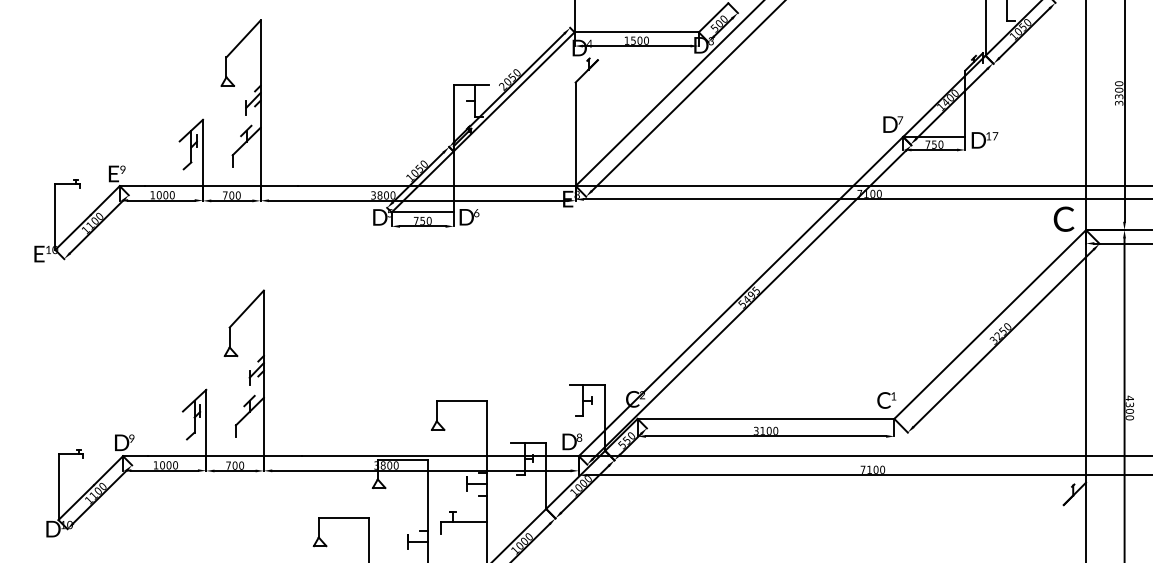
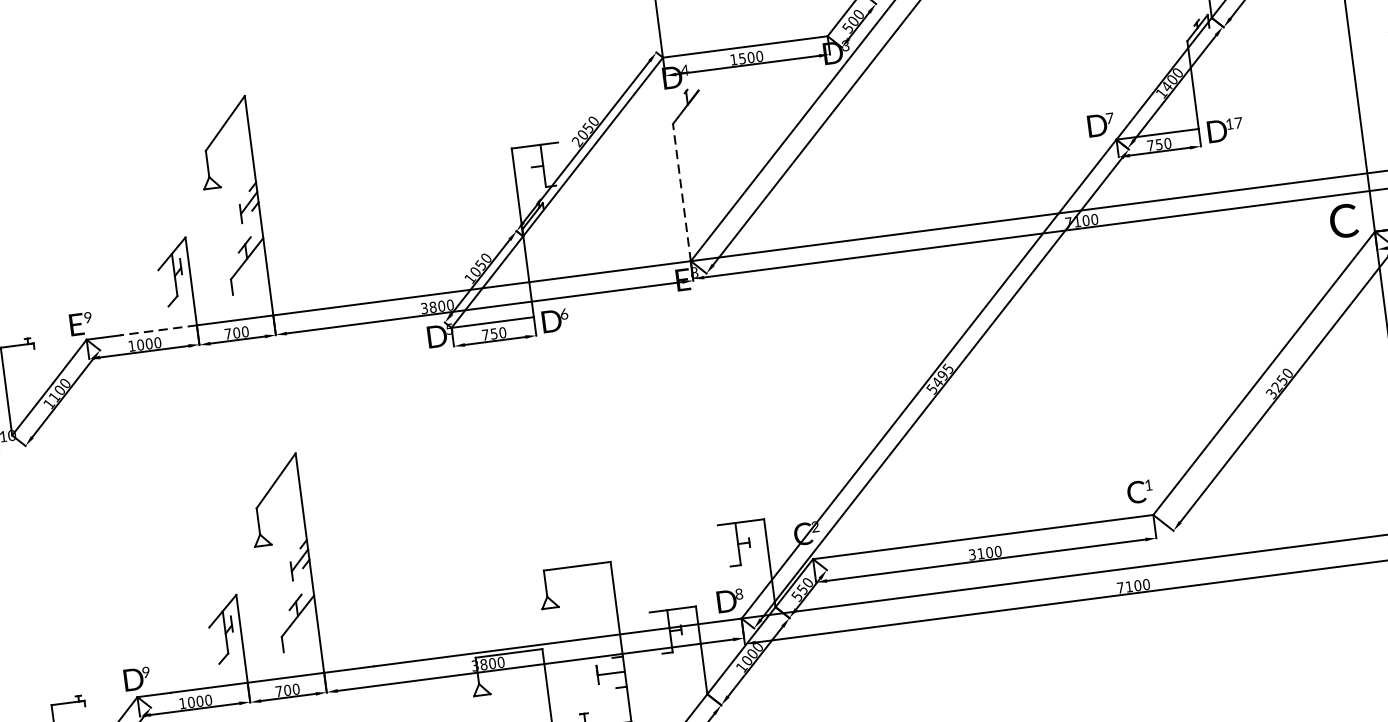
line: (575, 134) -> (681, 192), solid -> dashed
line: (174, 186) -> (159, 330), solid -> dashed

